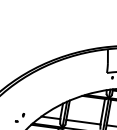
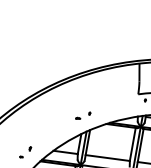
part: (64, 89) -> (83, 115), added

